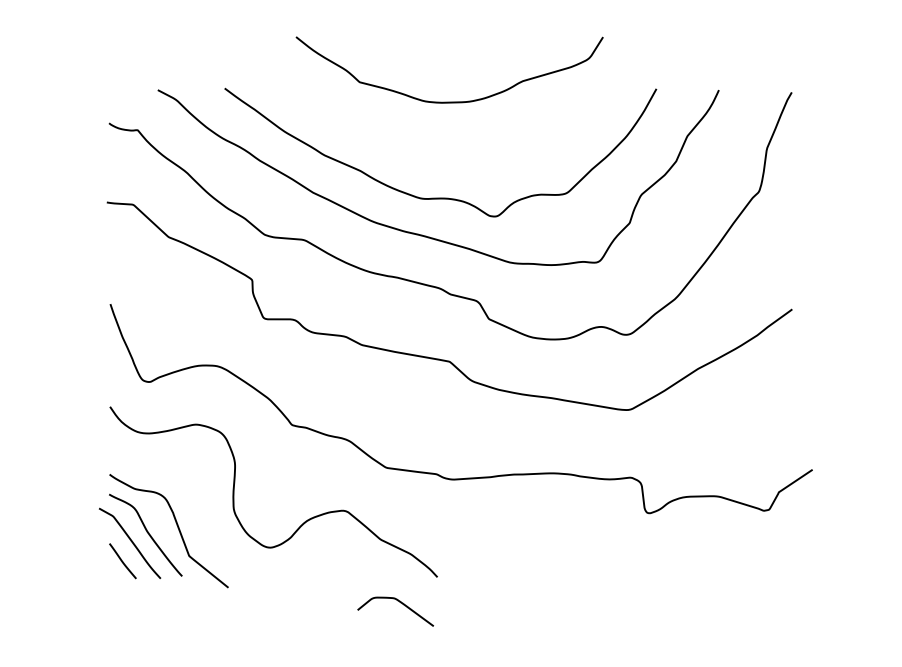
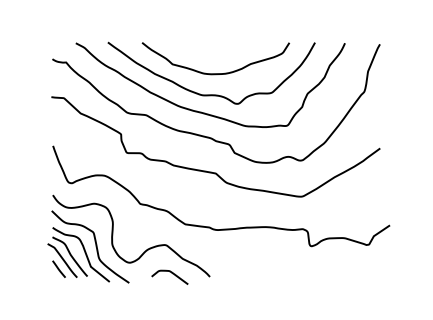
curve: (448, 101) -> (215, 73), moved
curve: (198, 513) -> (95, 246), added
curve: (398, 603) -> (171, 273), moved

